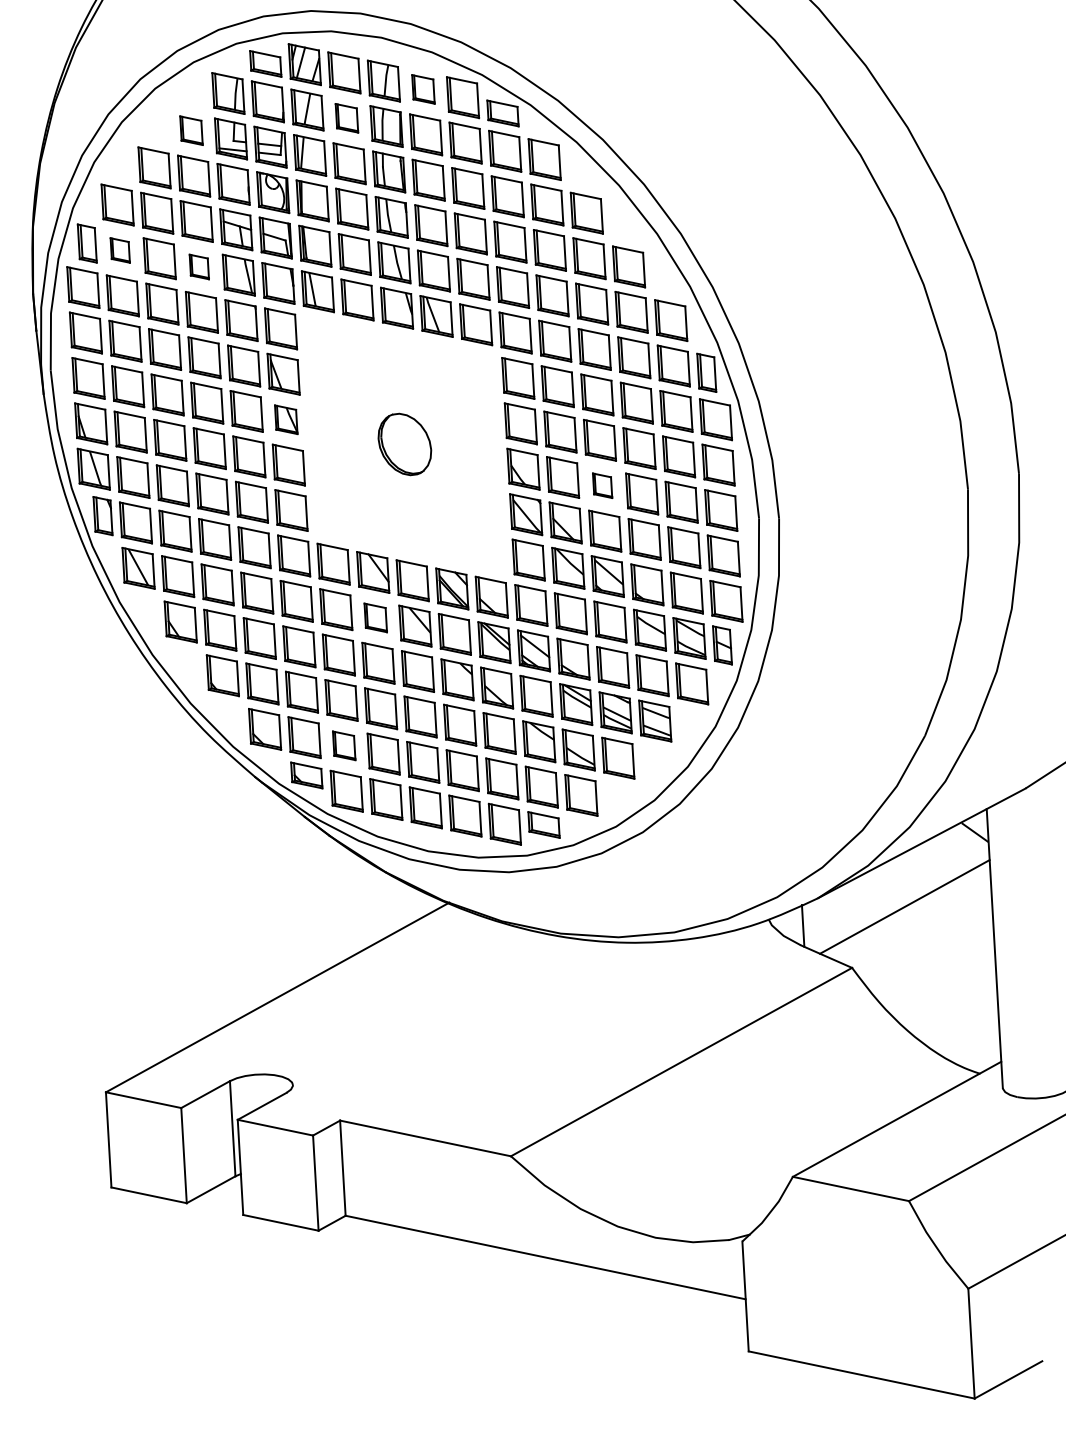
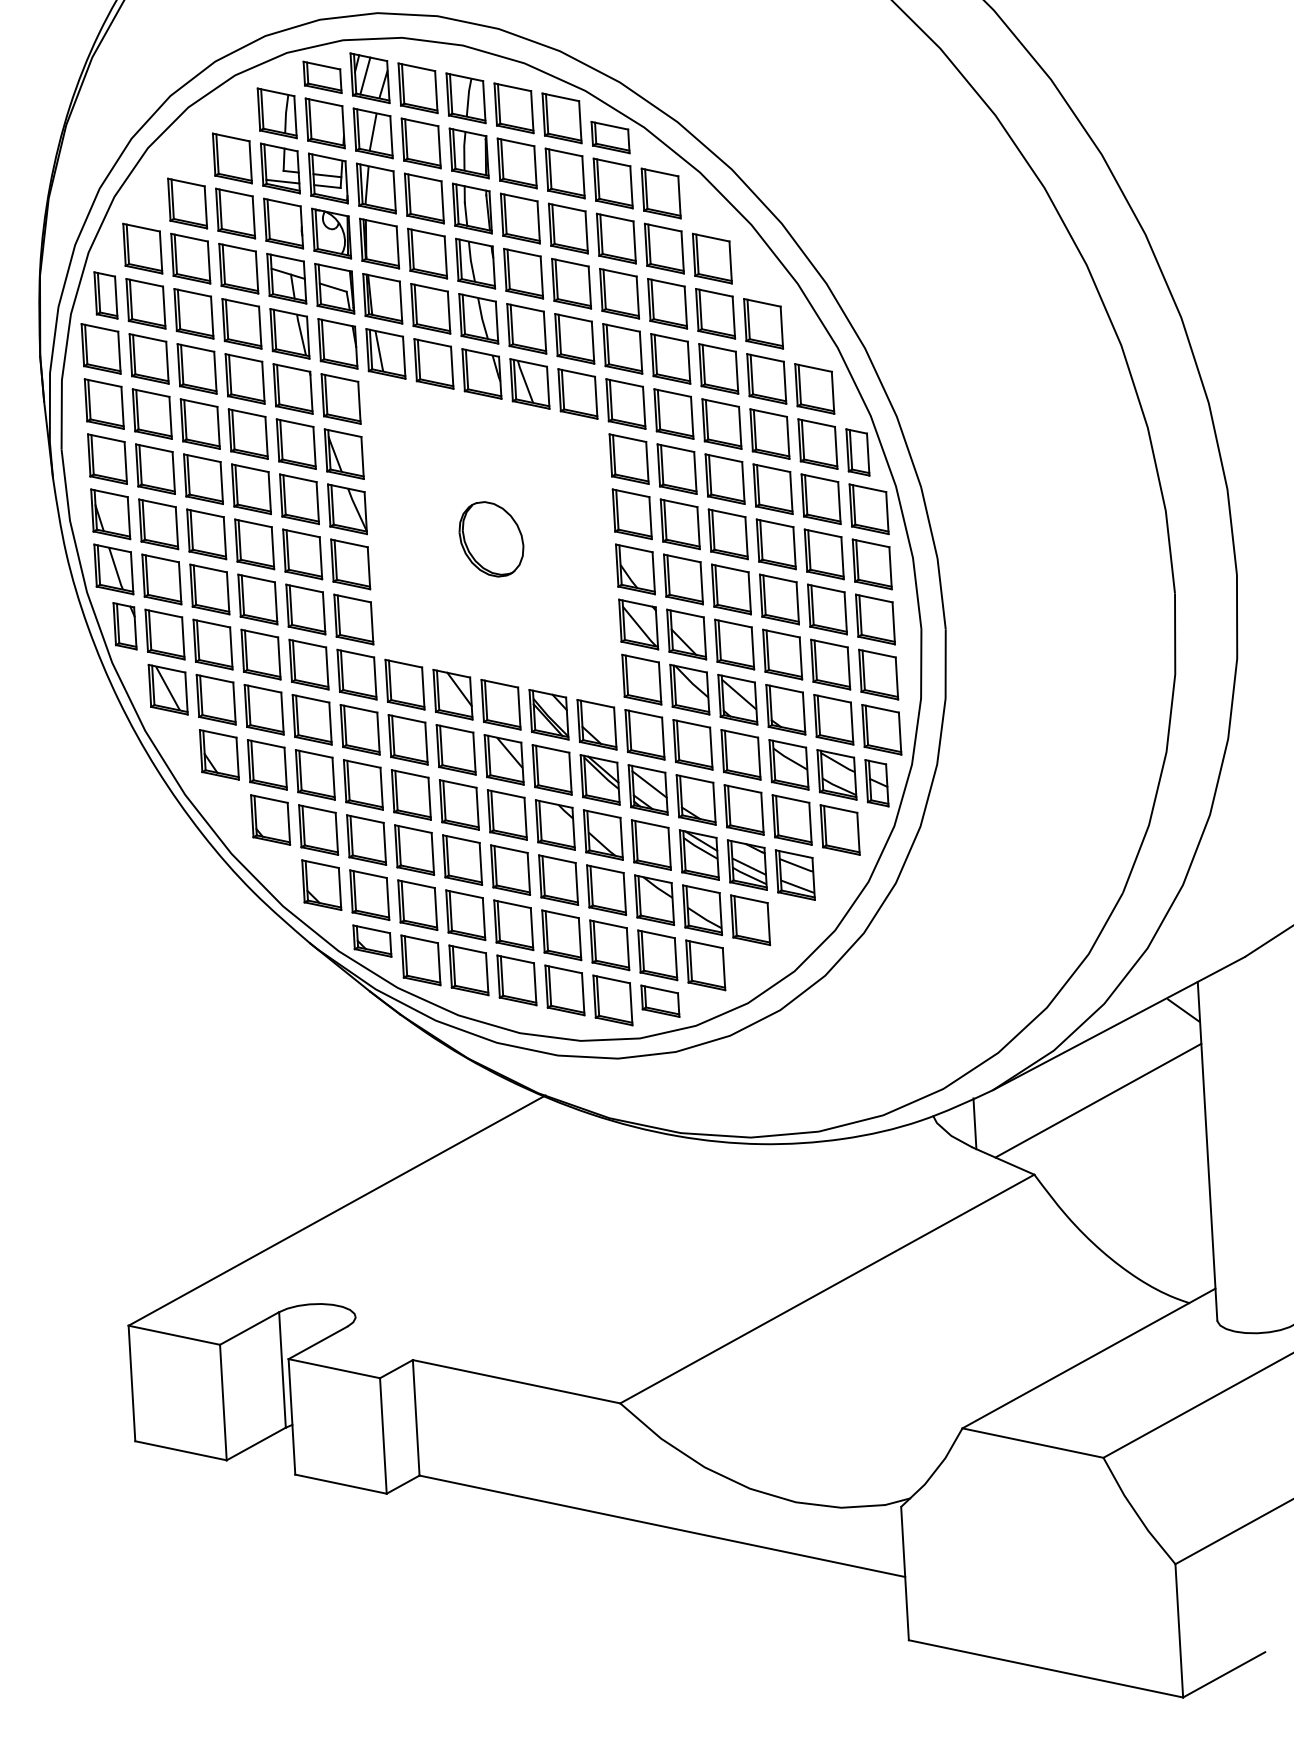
part: (423, 89) -> (513, 108), size x1.43
part: (346, 118) -> (420, 143), size x1.43
part: (191, 130) -> (232, 158), size x1.43
part: (119, 250) -> (145, 303), size x1.67
part: (198, 266) -> (241, 323), size x1.67
part: (286, 419) -> (347, 509), size x1.43
part: (602, 485) -> (731, 589), size x1.67
part: (375, 617) -> (455, 749), size x1.43
part: (343, 745) -> (417, 904), size x1.43

